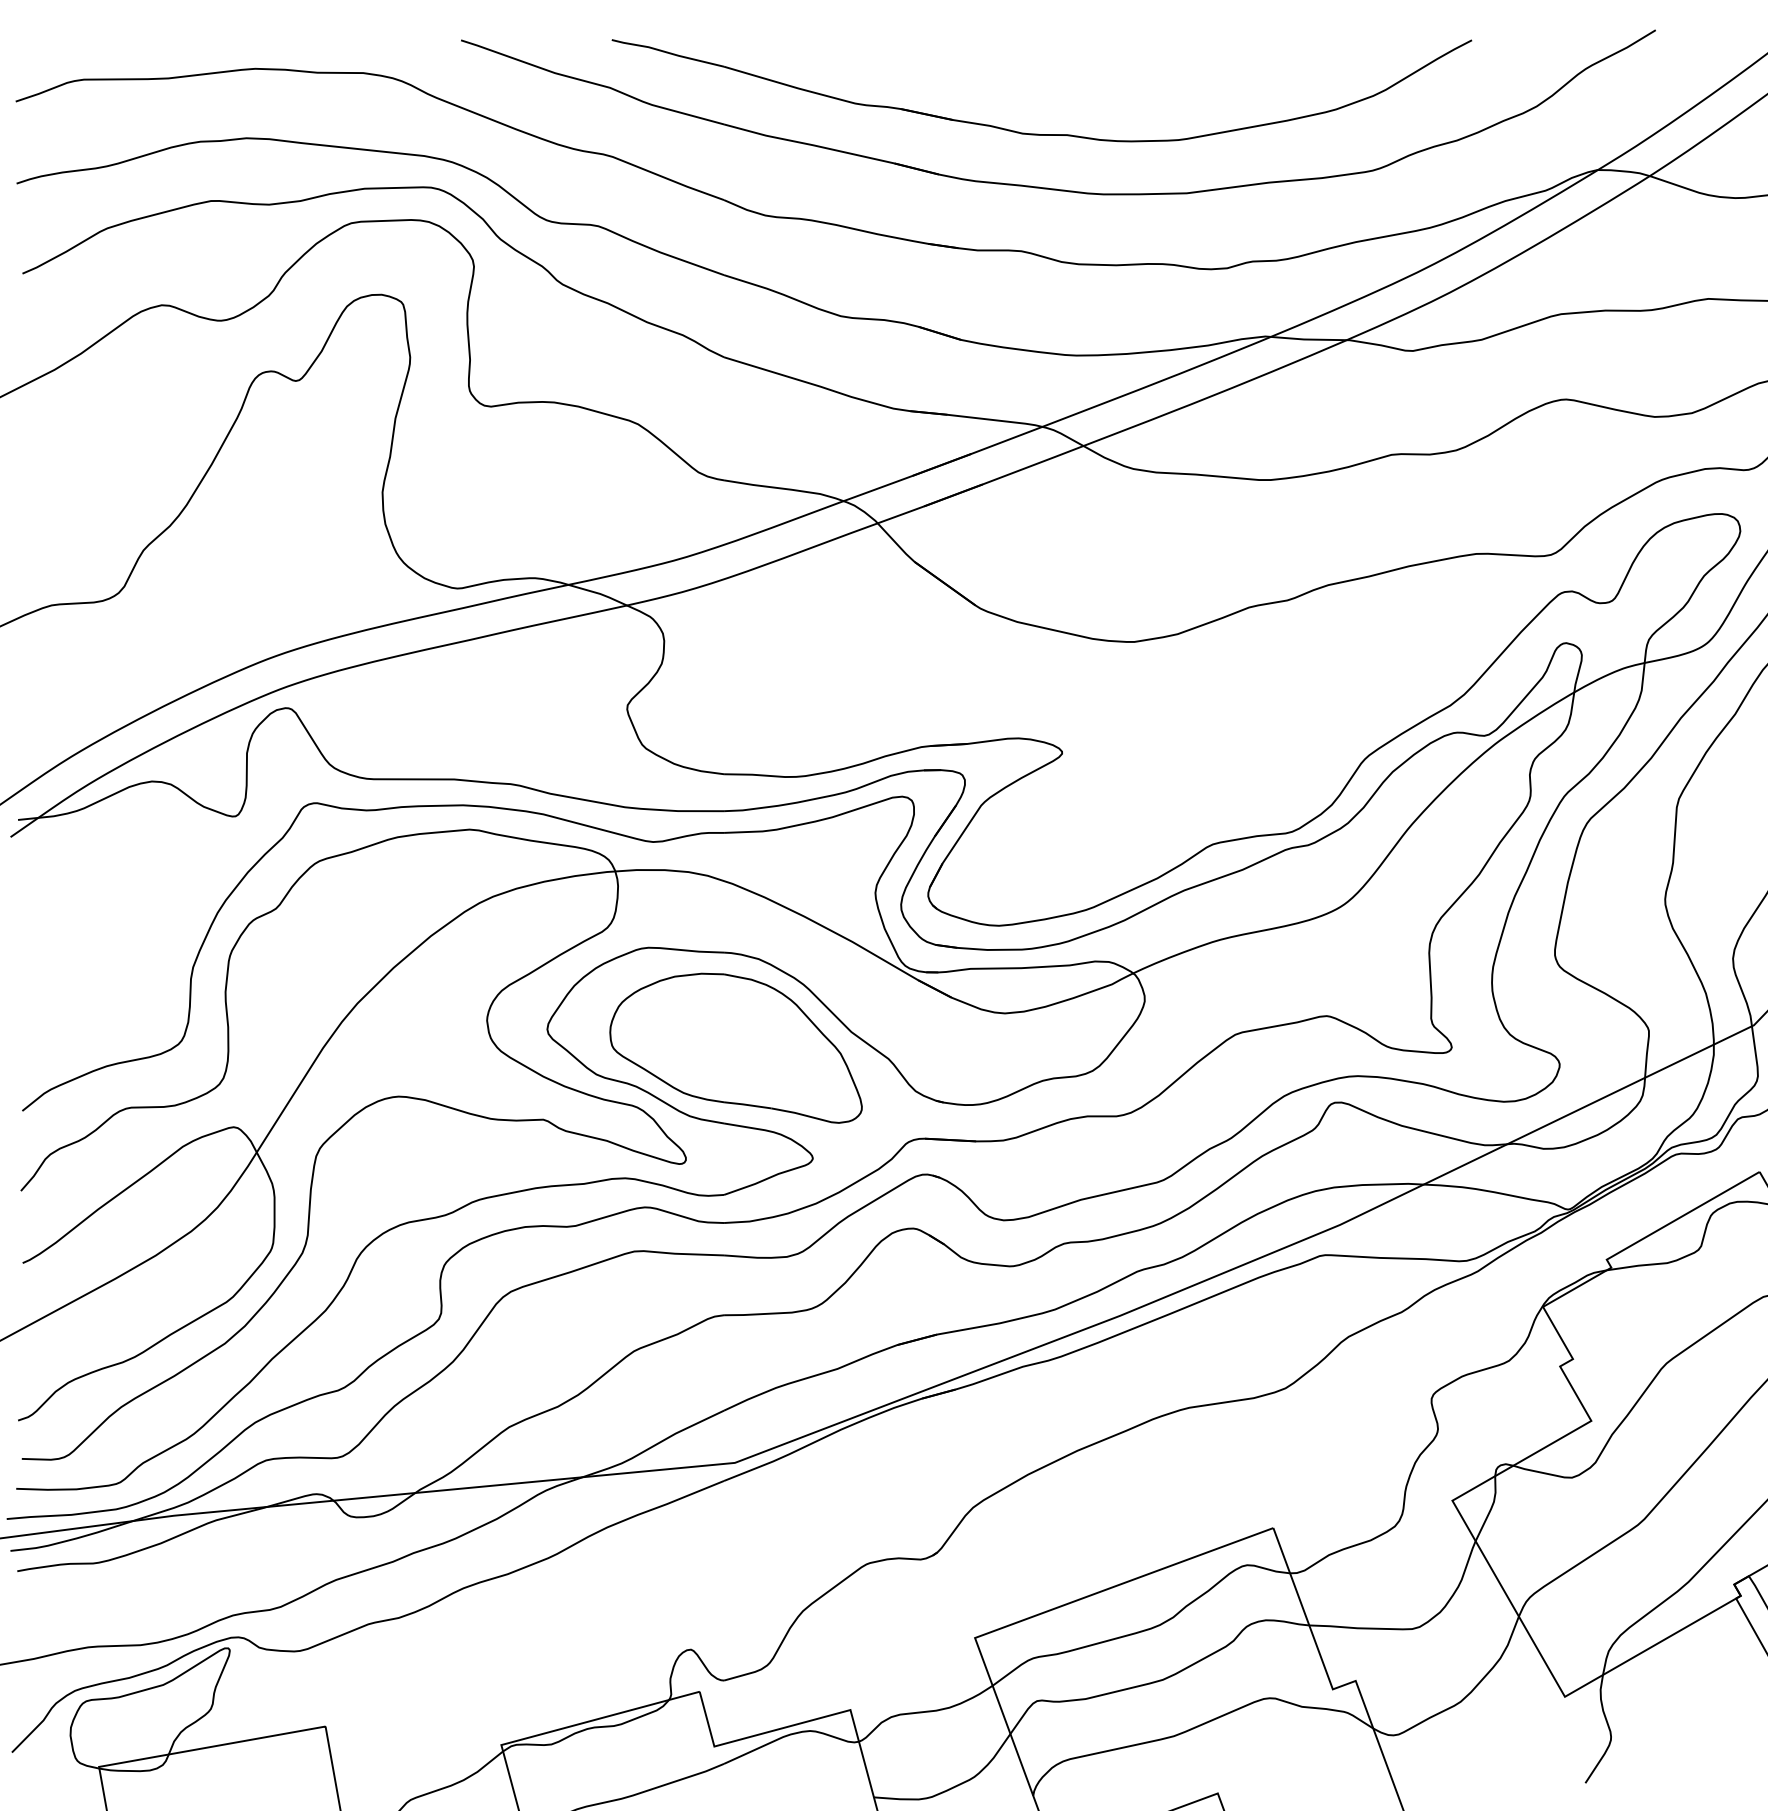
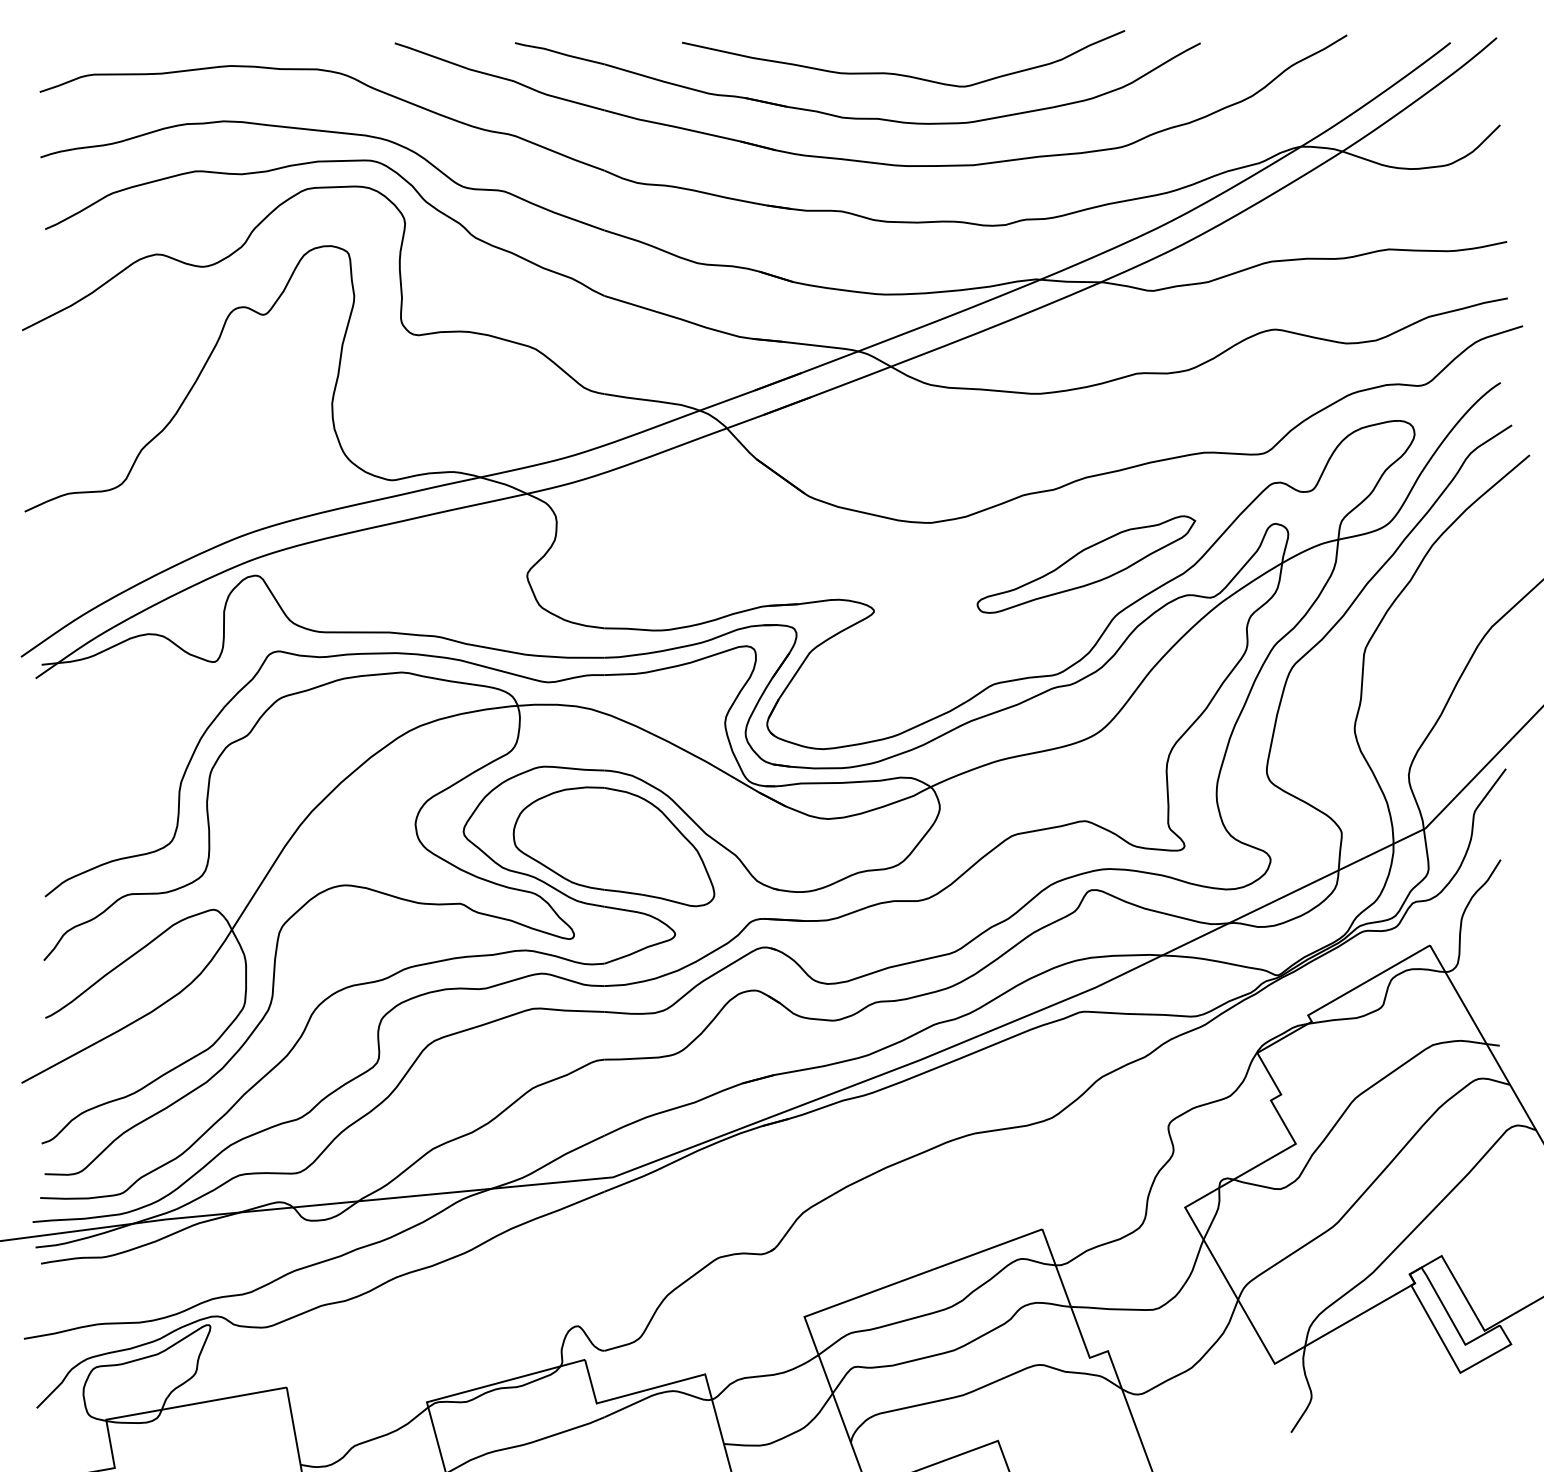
curve: (1092, 78) -> (898, 73), added
part: (1328, 694) -> (1086, 564), added

